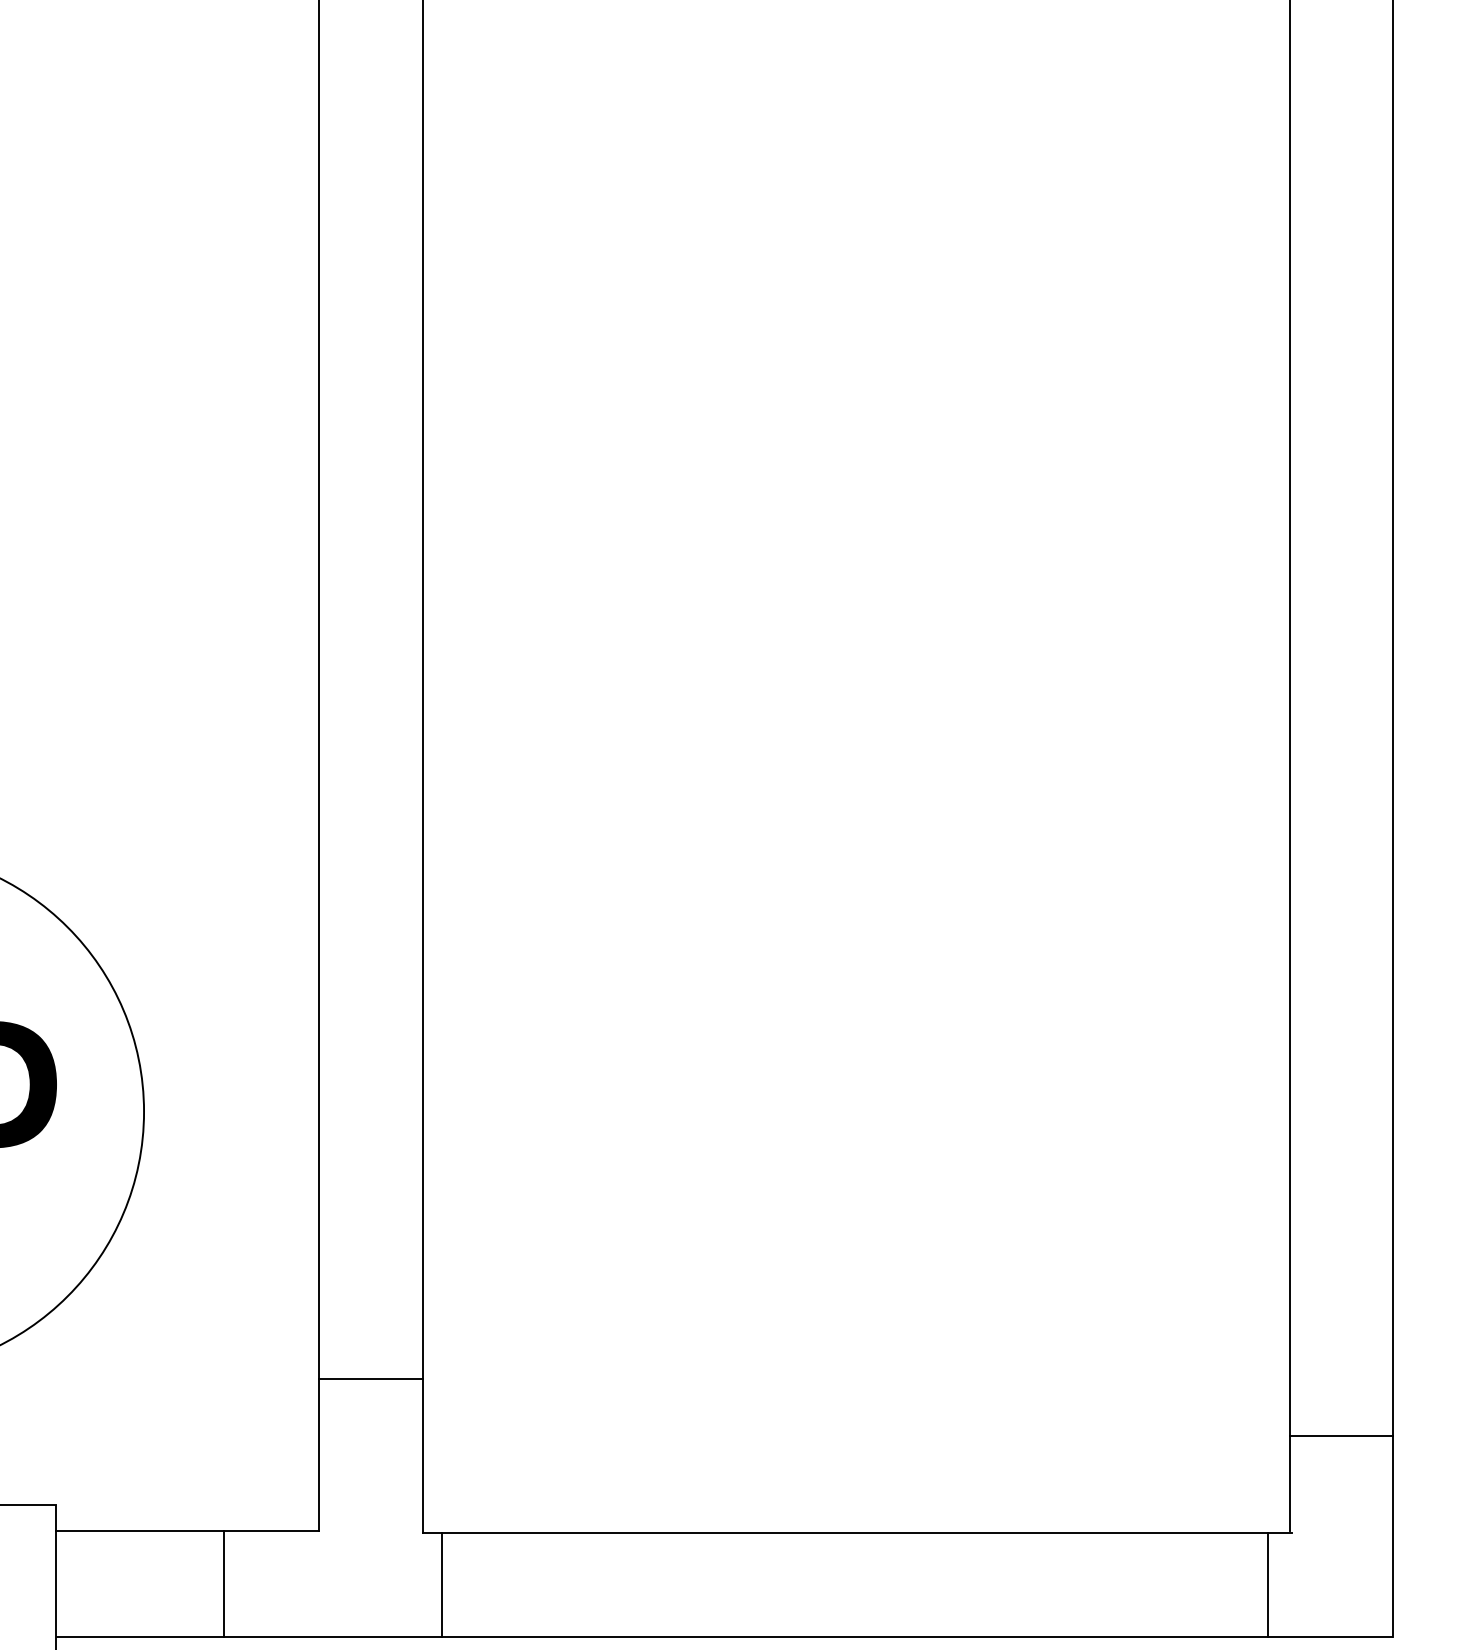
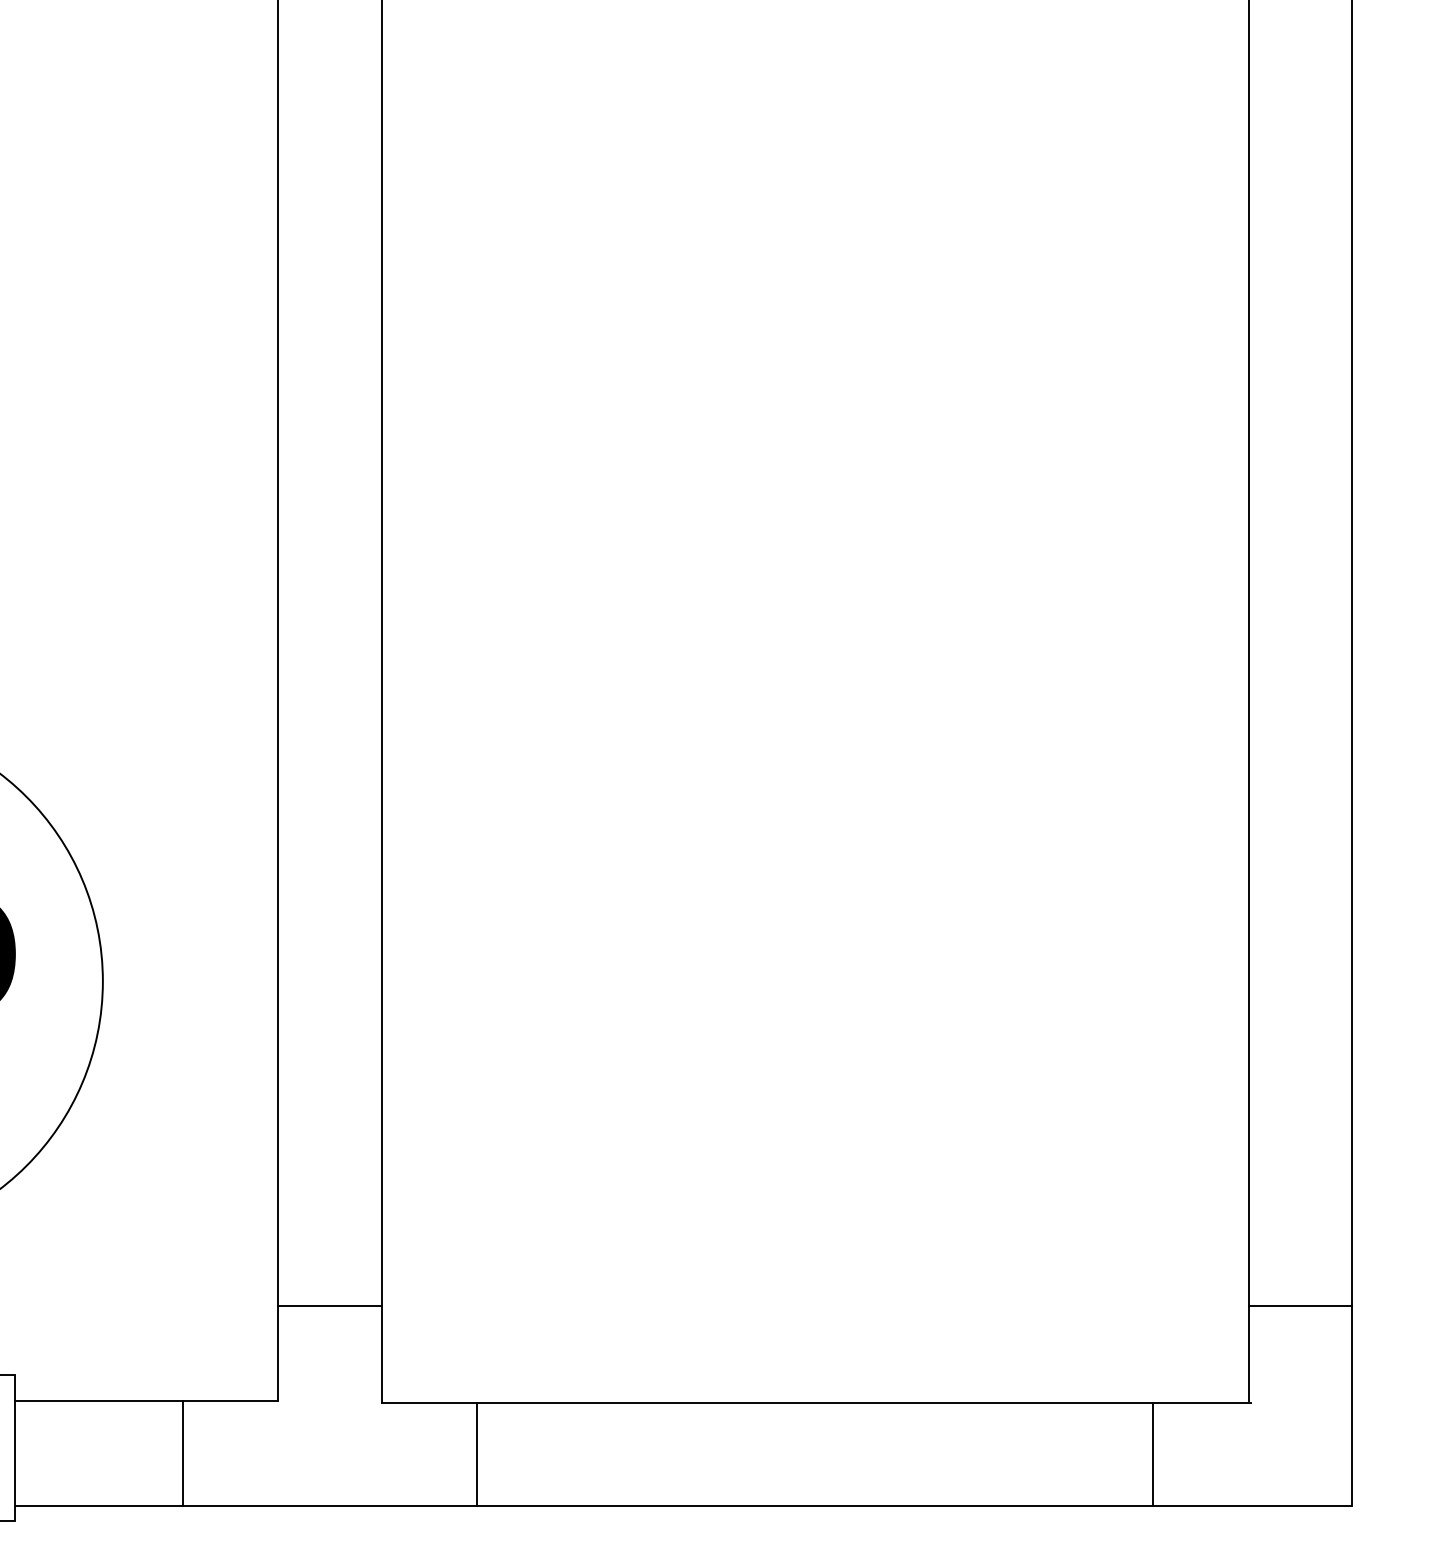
line: (370, 1378) -> (329, 1305), moved
line: (442, 1584) -> (477, 1454), moved
line: (1268, 1584) -> (1153, 1454), moved

